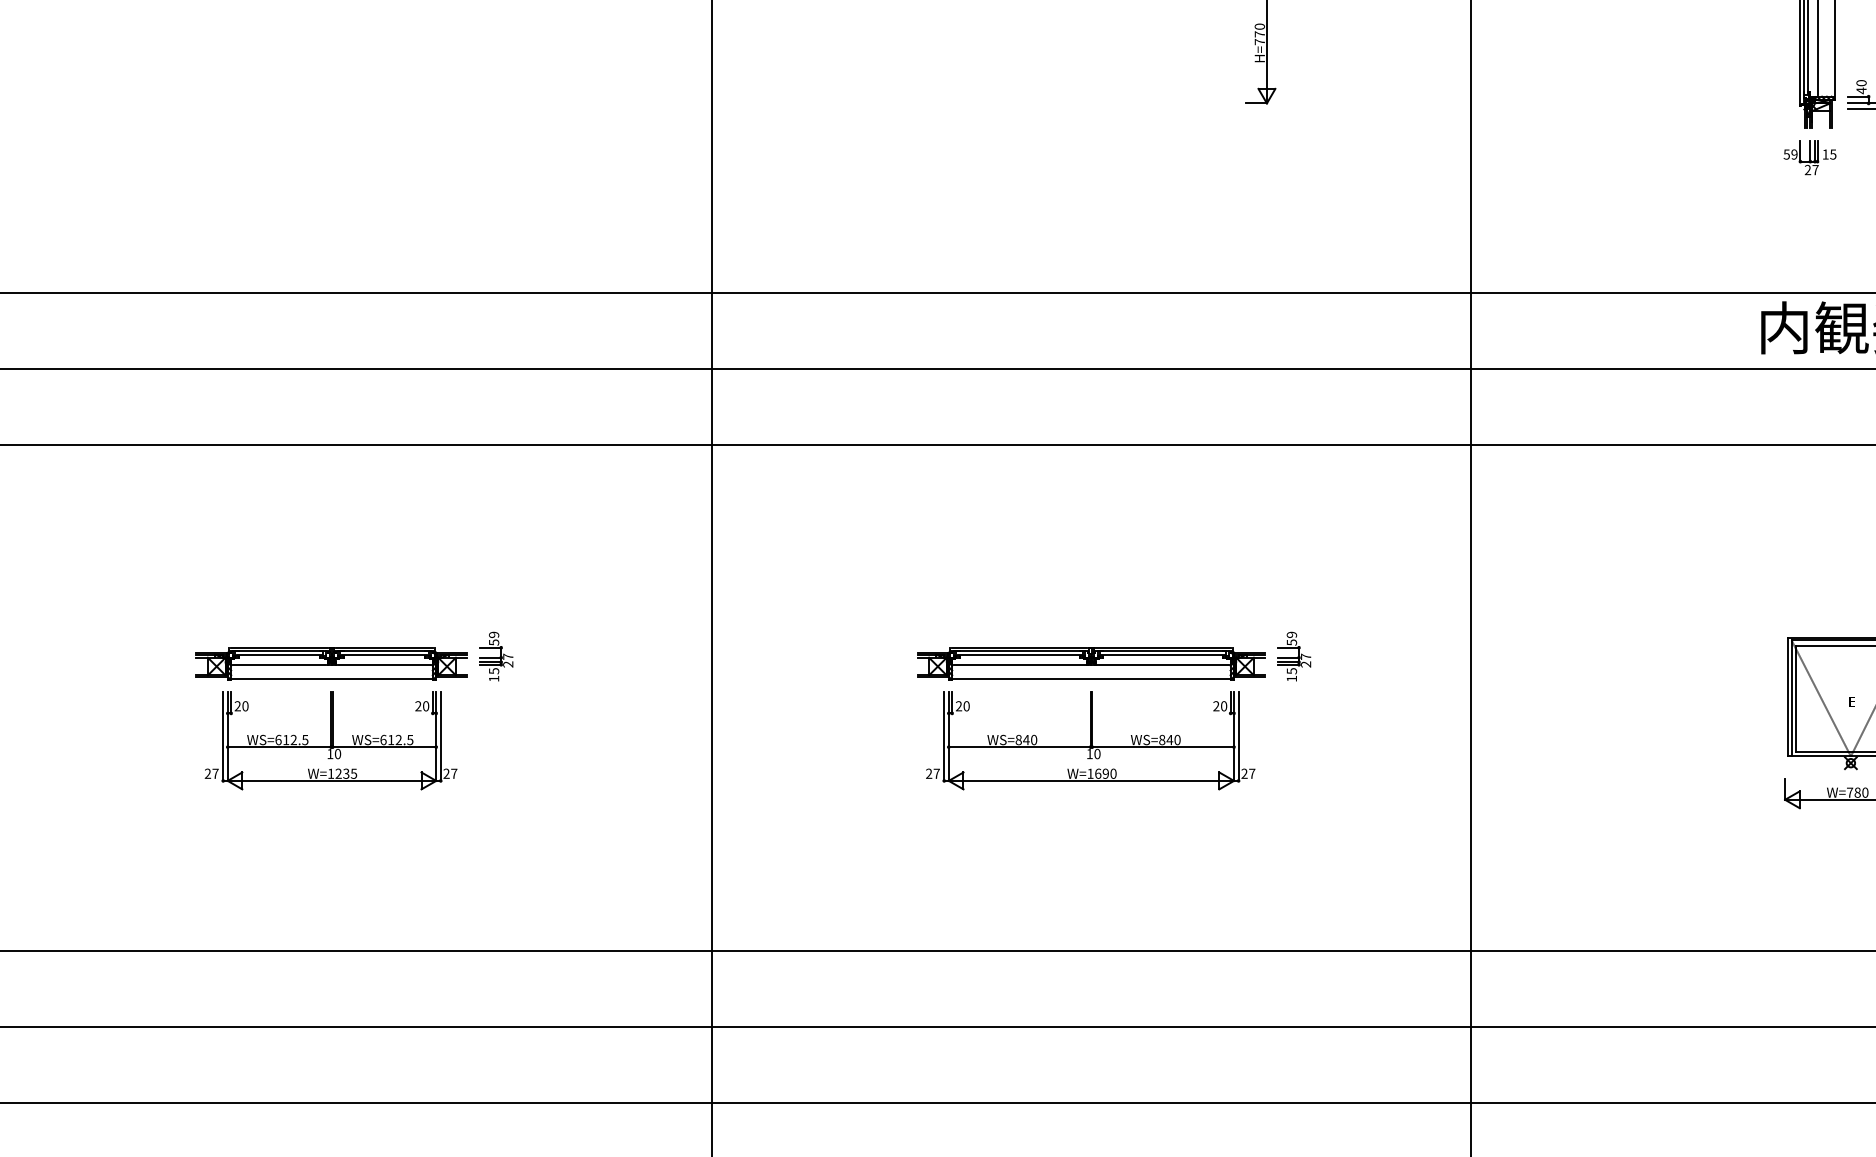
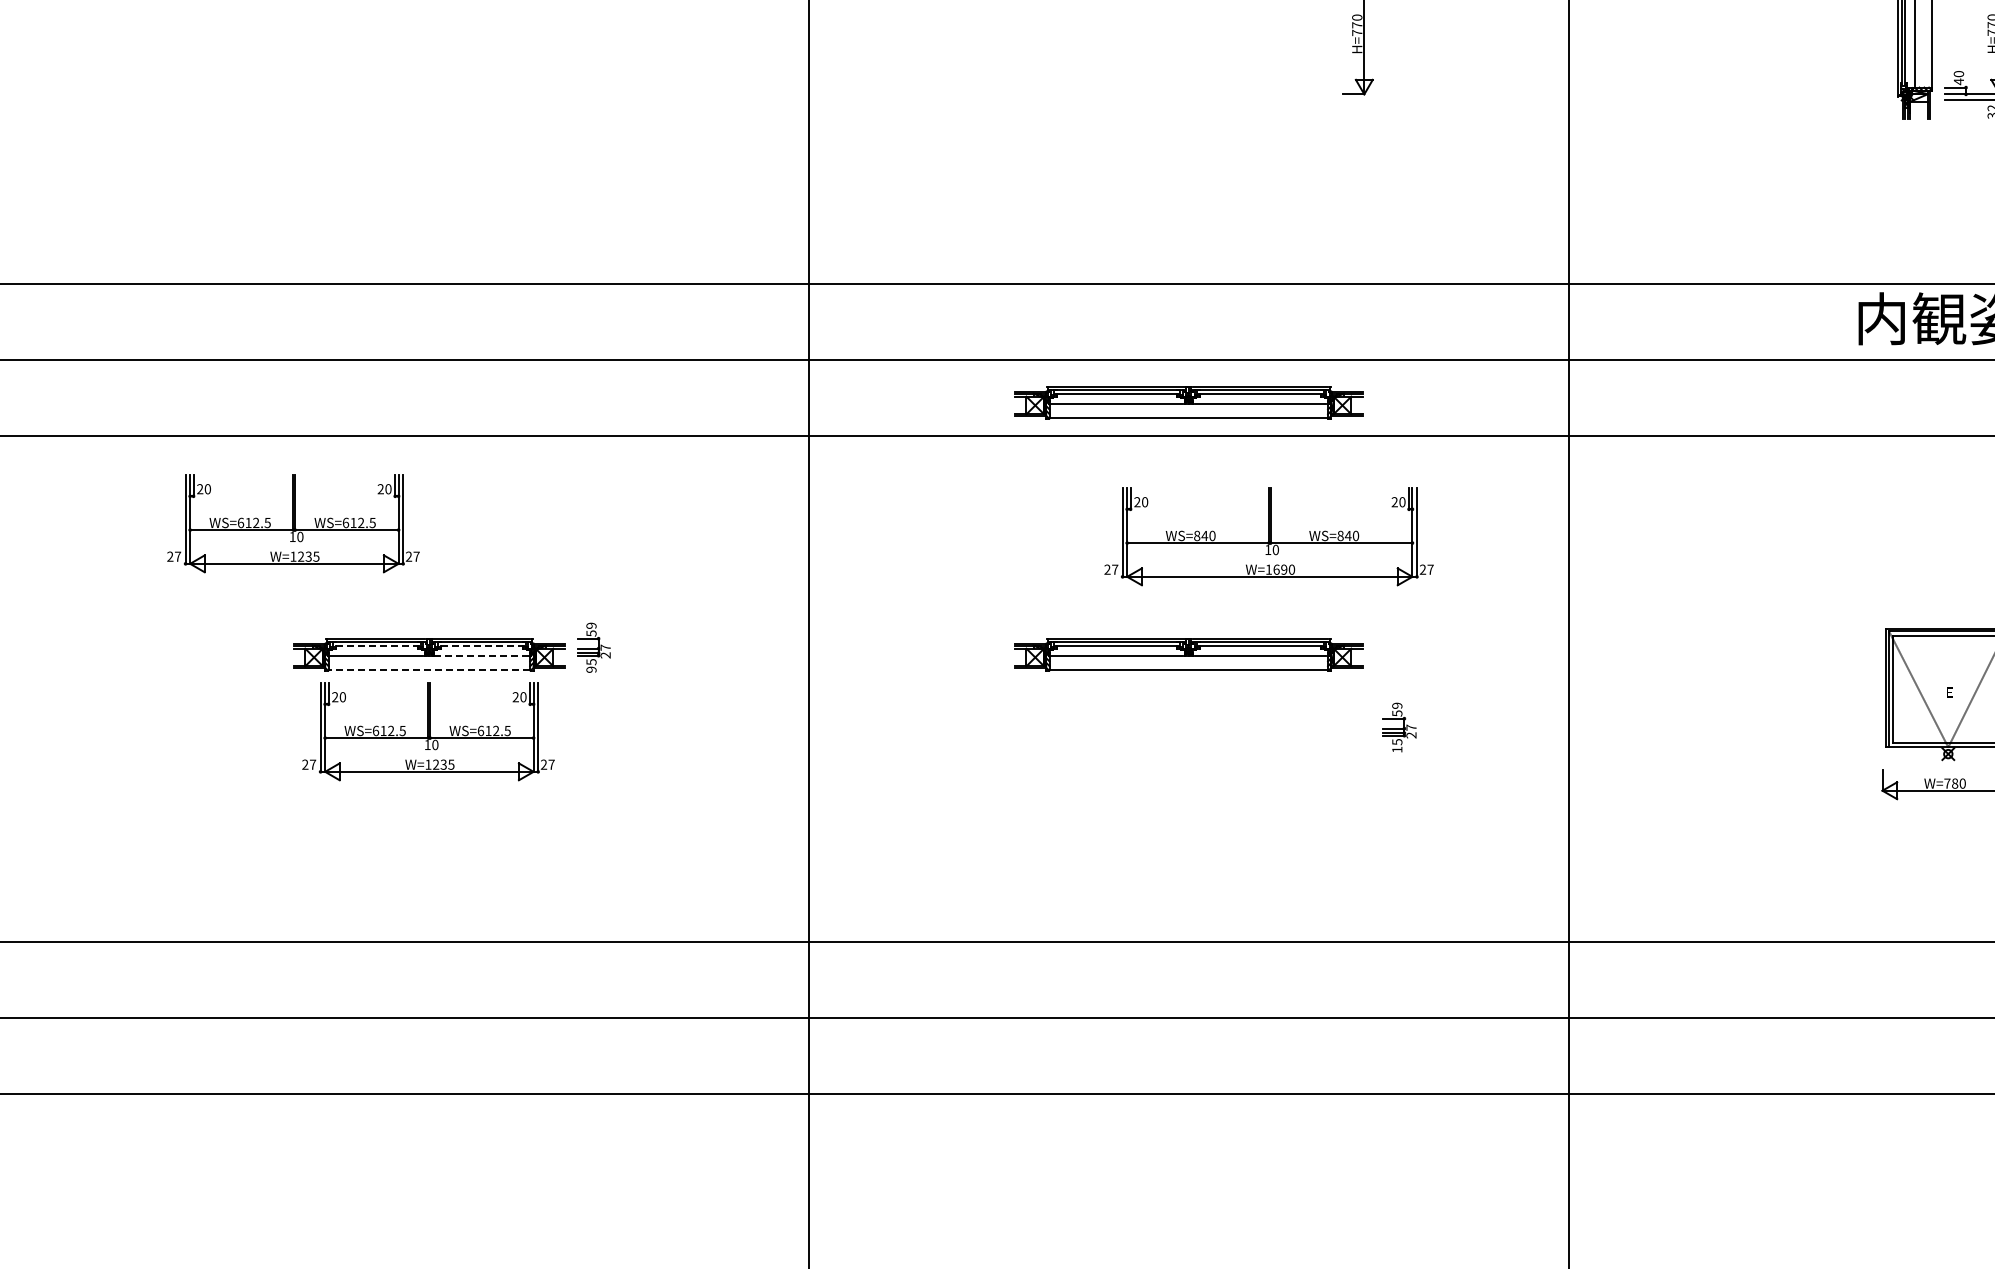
part: (1810, 156) -> (1907, 147), removed
part: (1091, 411) -> (1188, 402), added
part: (196, 532) -> (293, 523), added
line: (279, 655) -> (376, 646), solid -> dashed
line: (384, 655) -> (481, 646), solid -> dashed
part: (1294, 656) -> (1399, 727), moved
line: (384, 664) -> (481, 655), solid -> dashed
text: (494, 678) -> (591, 669), 15 -> 95
line: (332, 679) -> (429, 670), solid -> dashed
part: (1090, 740) -> (1268, 536), moved

